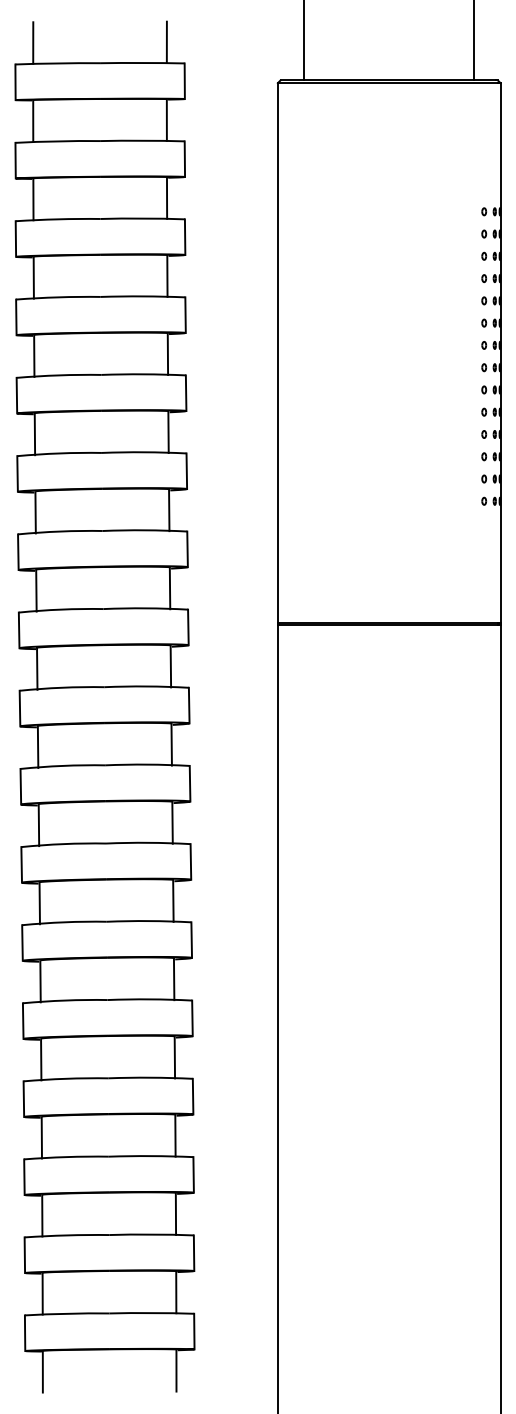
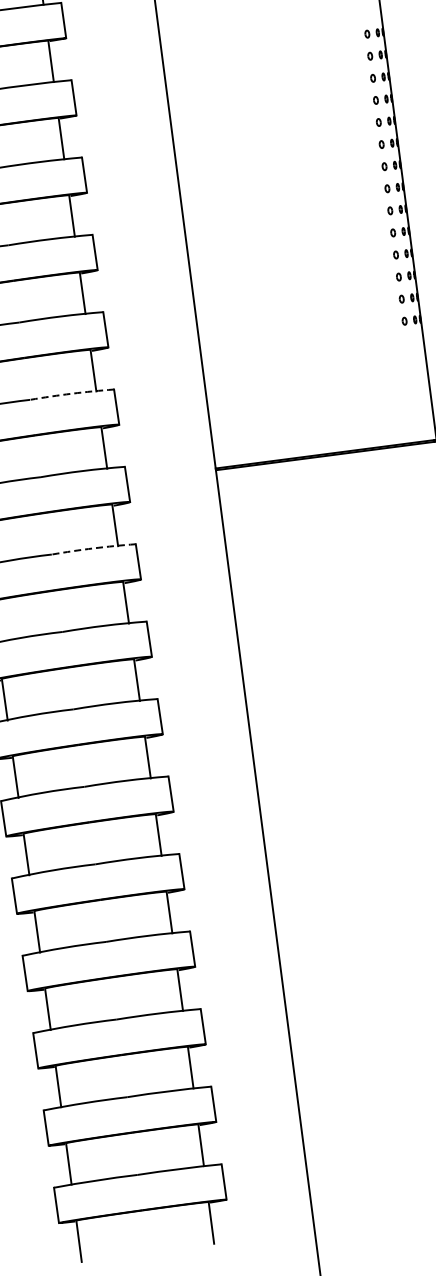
arc: (144, 530) -> (71, 393), solid -> dashed
arc: (146, 686) -> (93, 548), solid -> dashed

